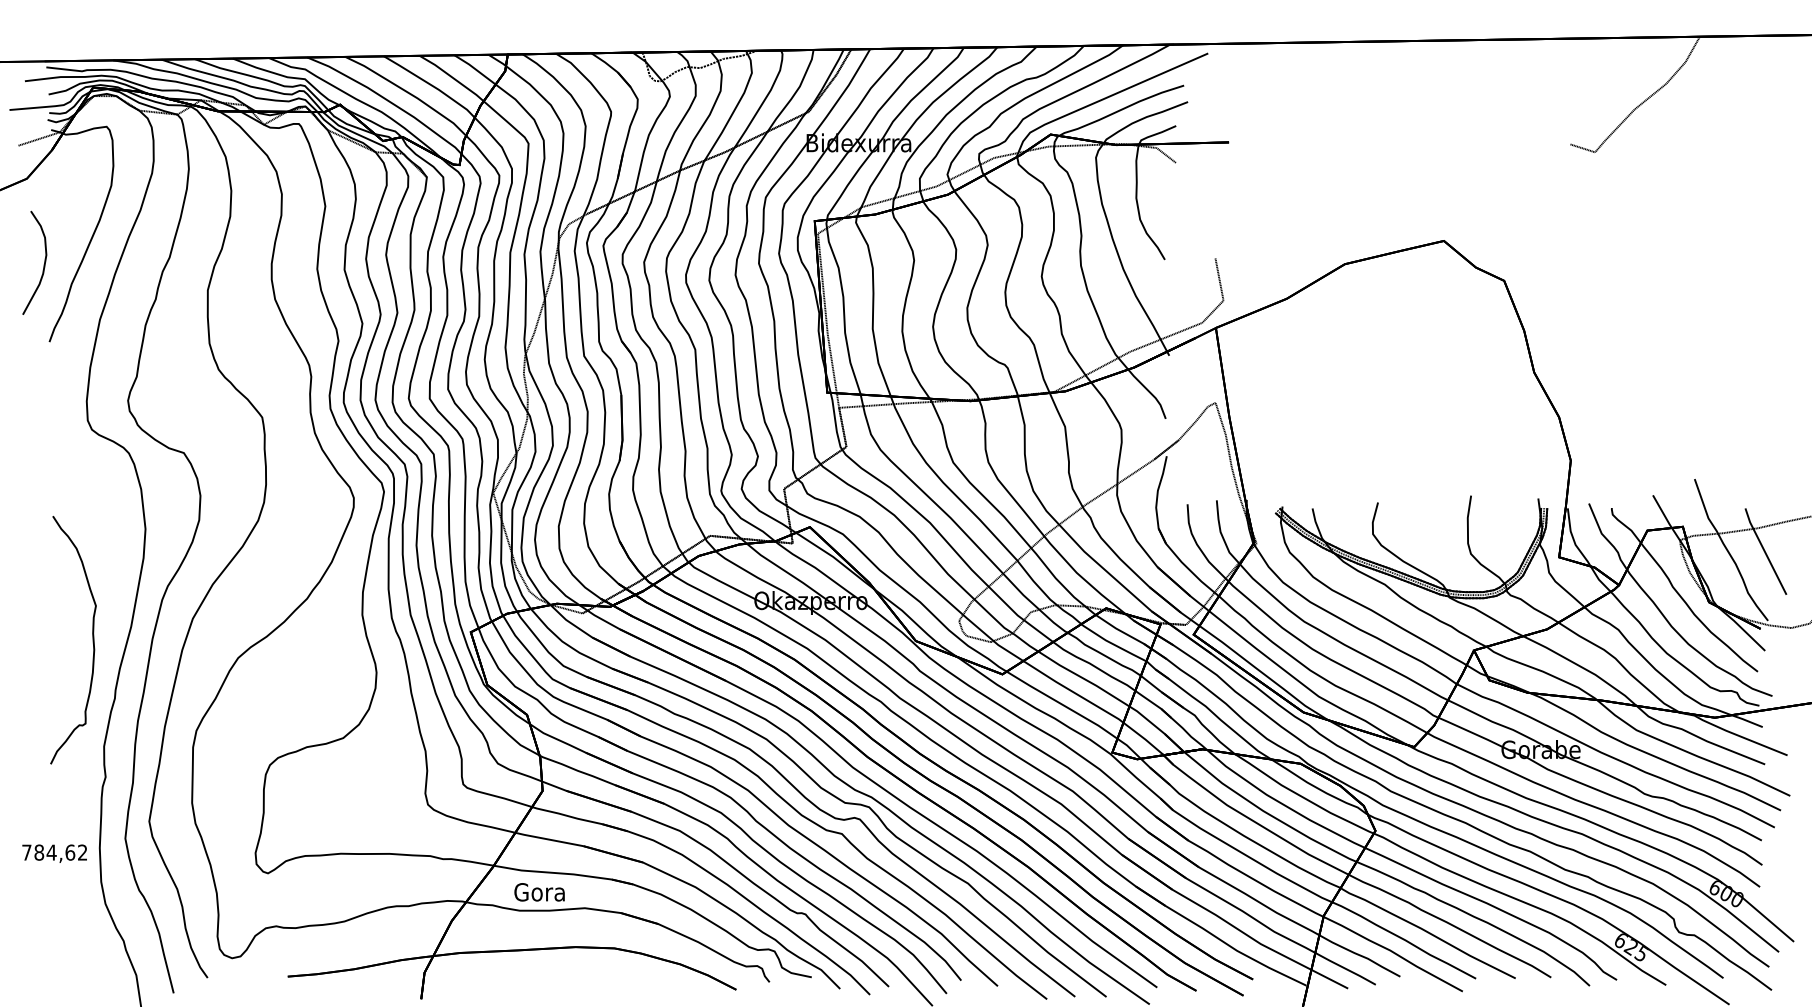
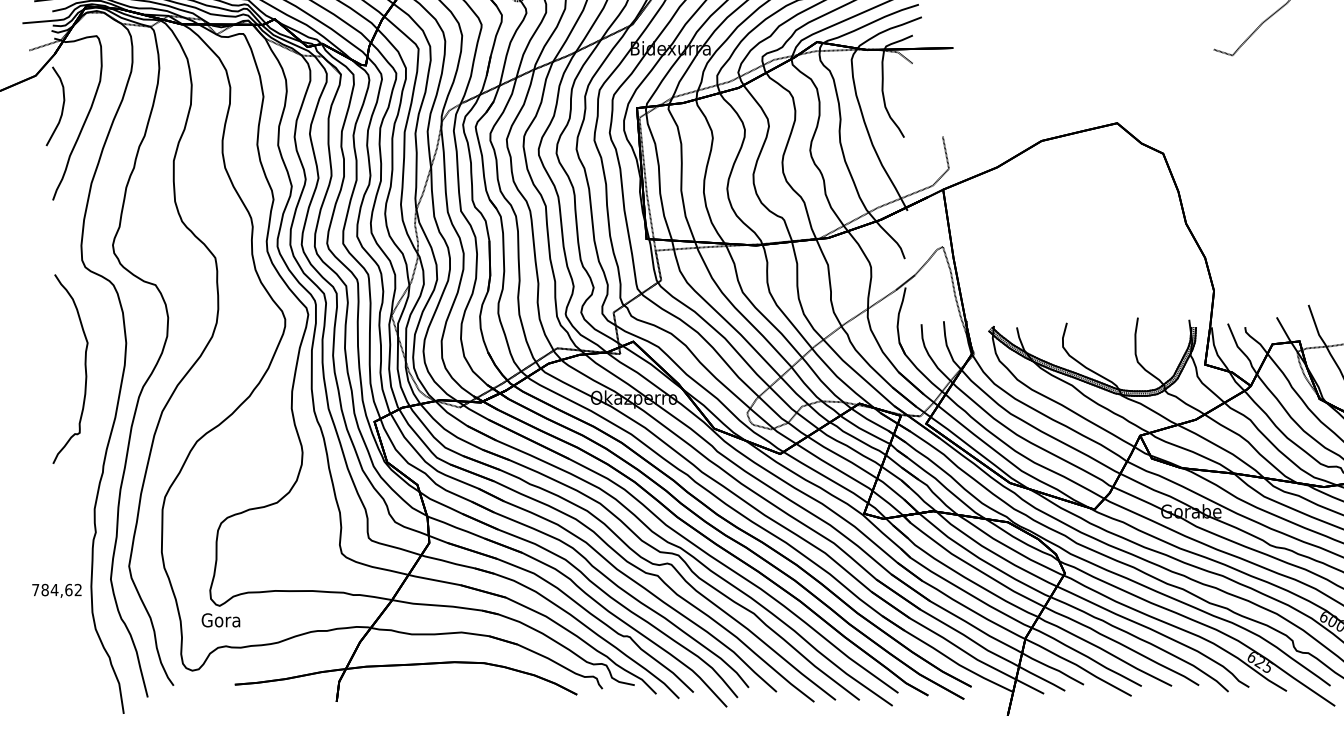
curve: (43, 264) -> (62, 107), moved
curve: (92, 640) -> (85, 369), moved
text: (539, 892) -> (220, 620), moved

